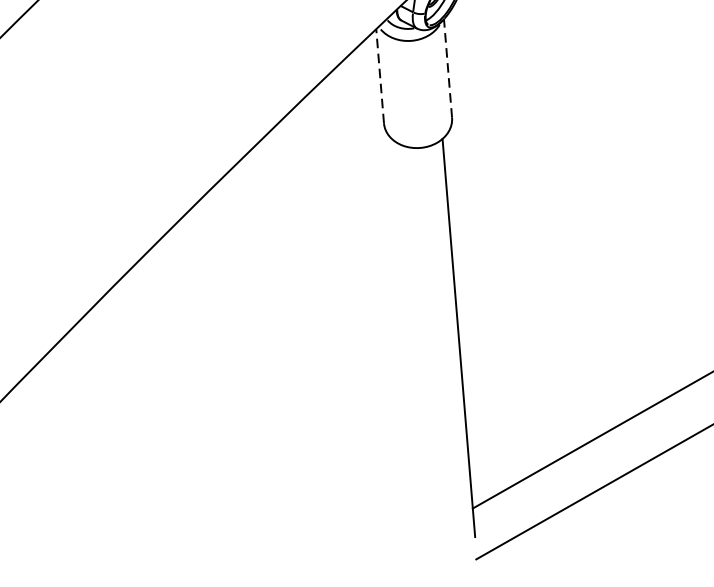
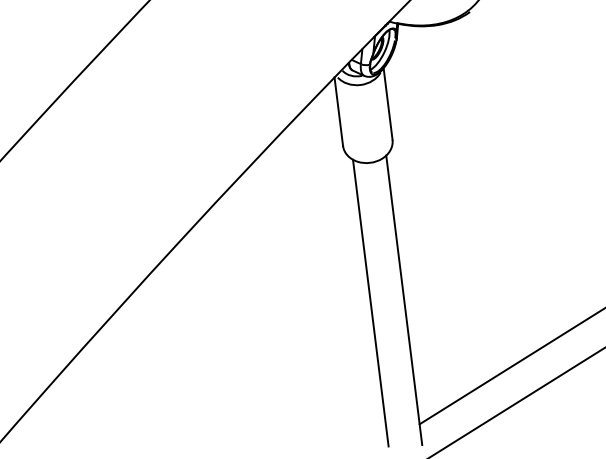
line: (448, 67) -> (388, 103), dashed -> solid
line: (379, 75) -> (338, 111), dashed -> solid
line: (412, 339) -> (370, 302), added

